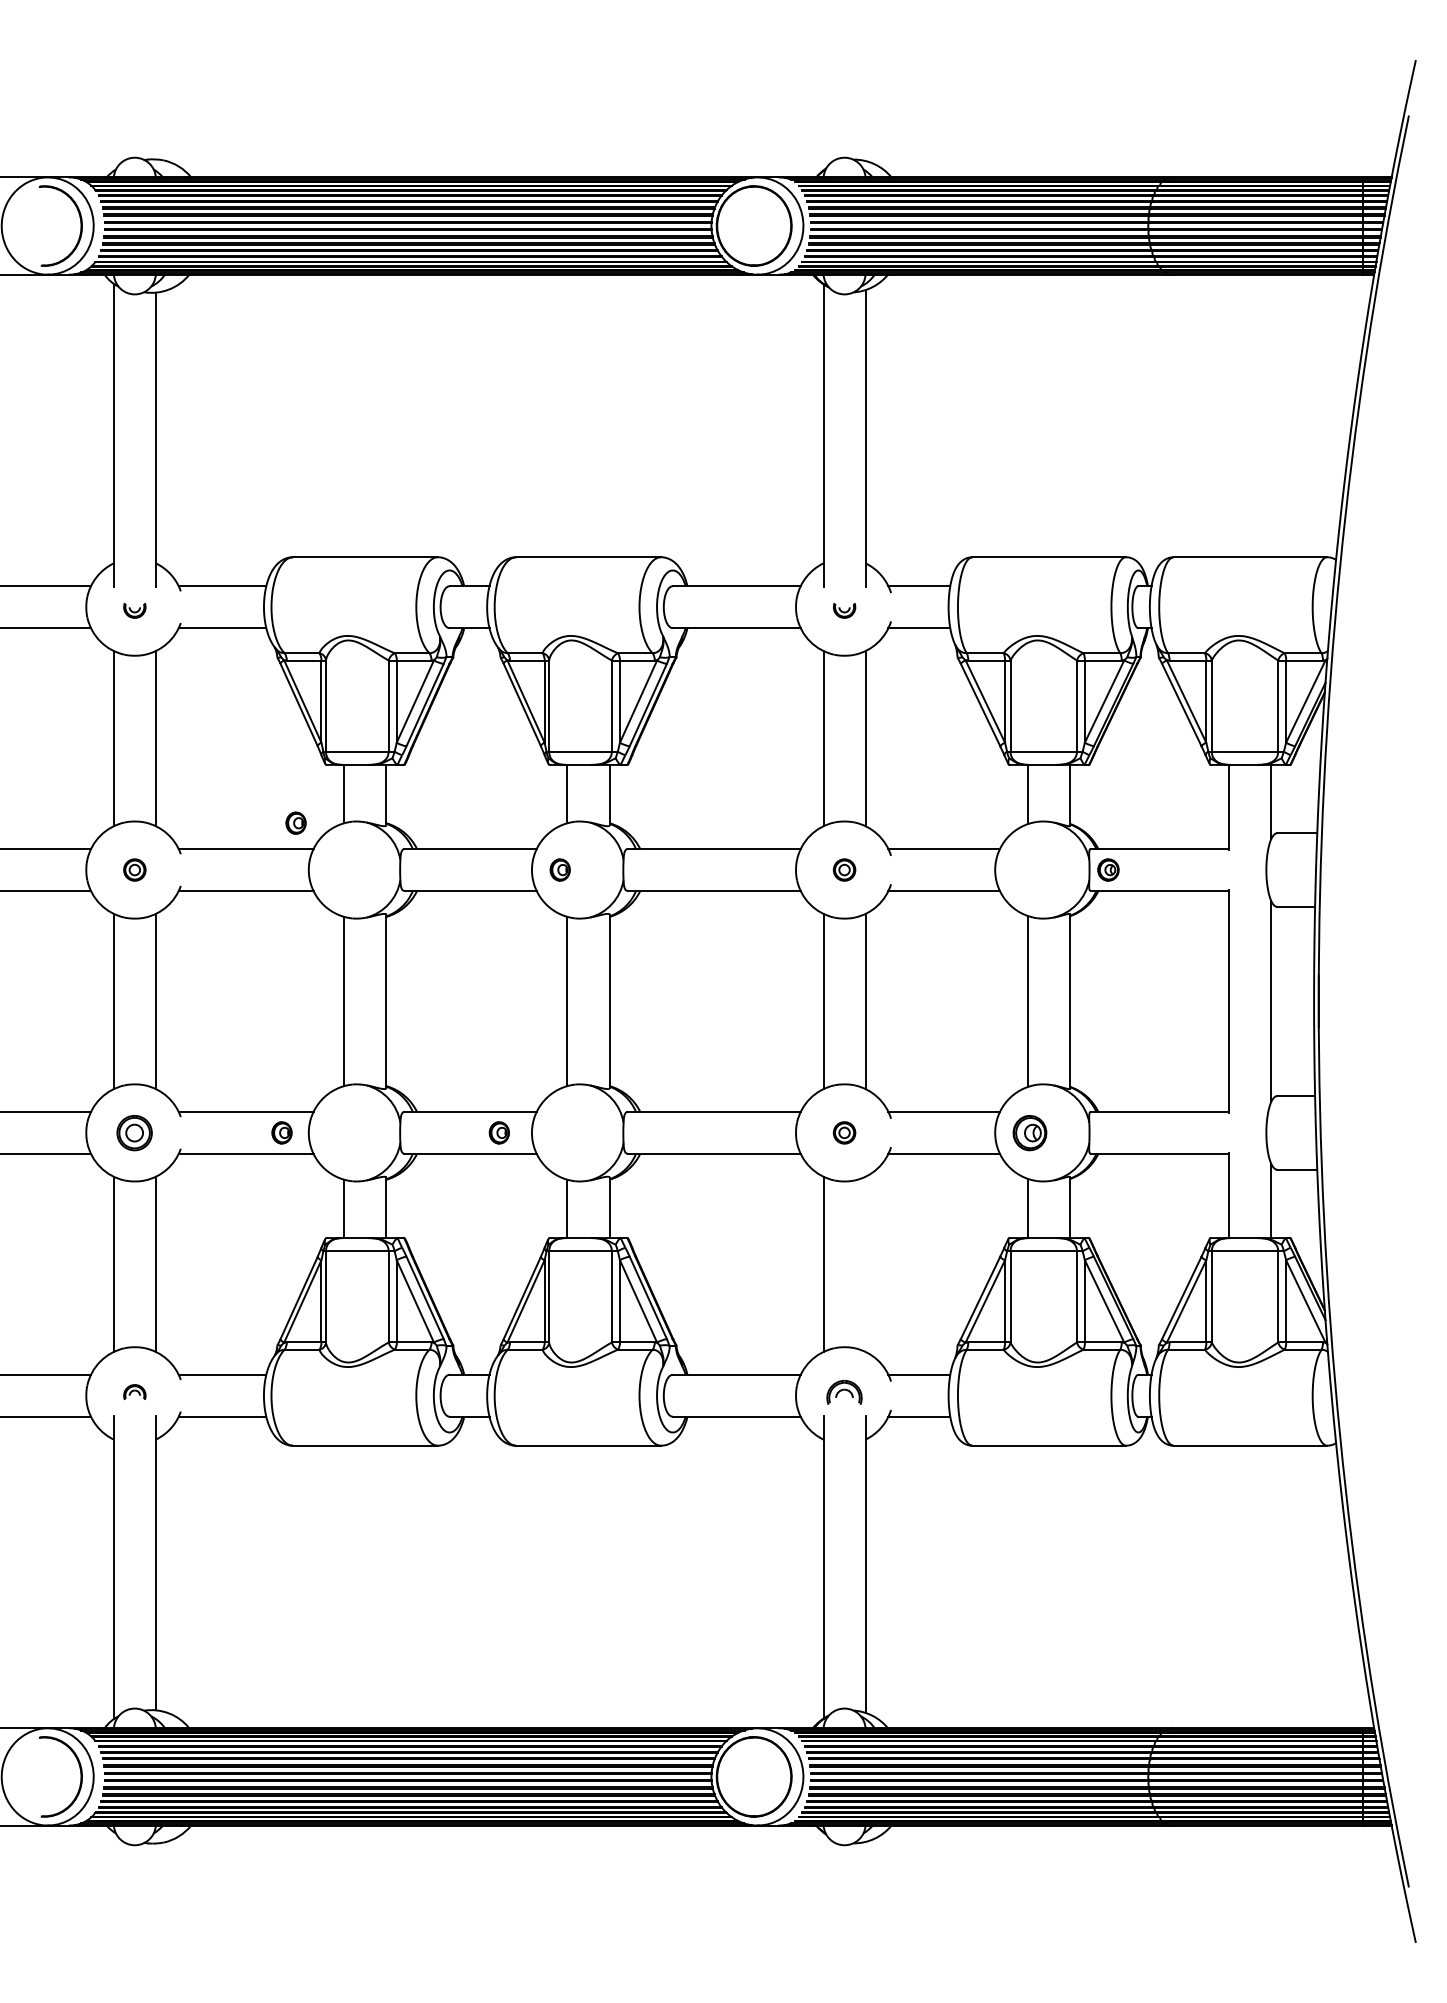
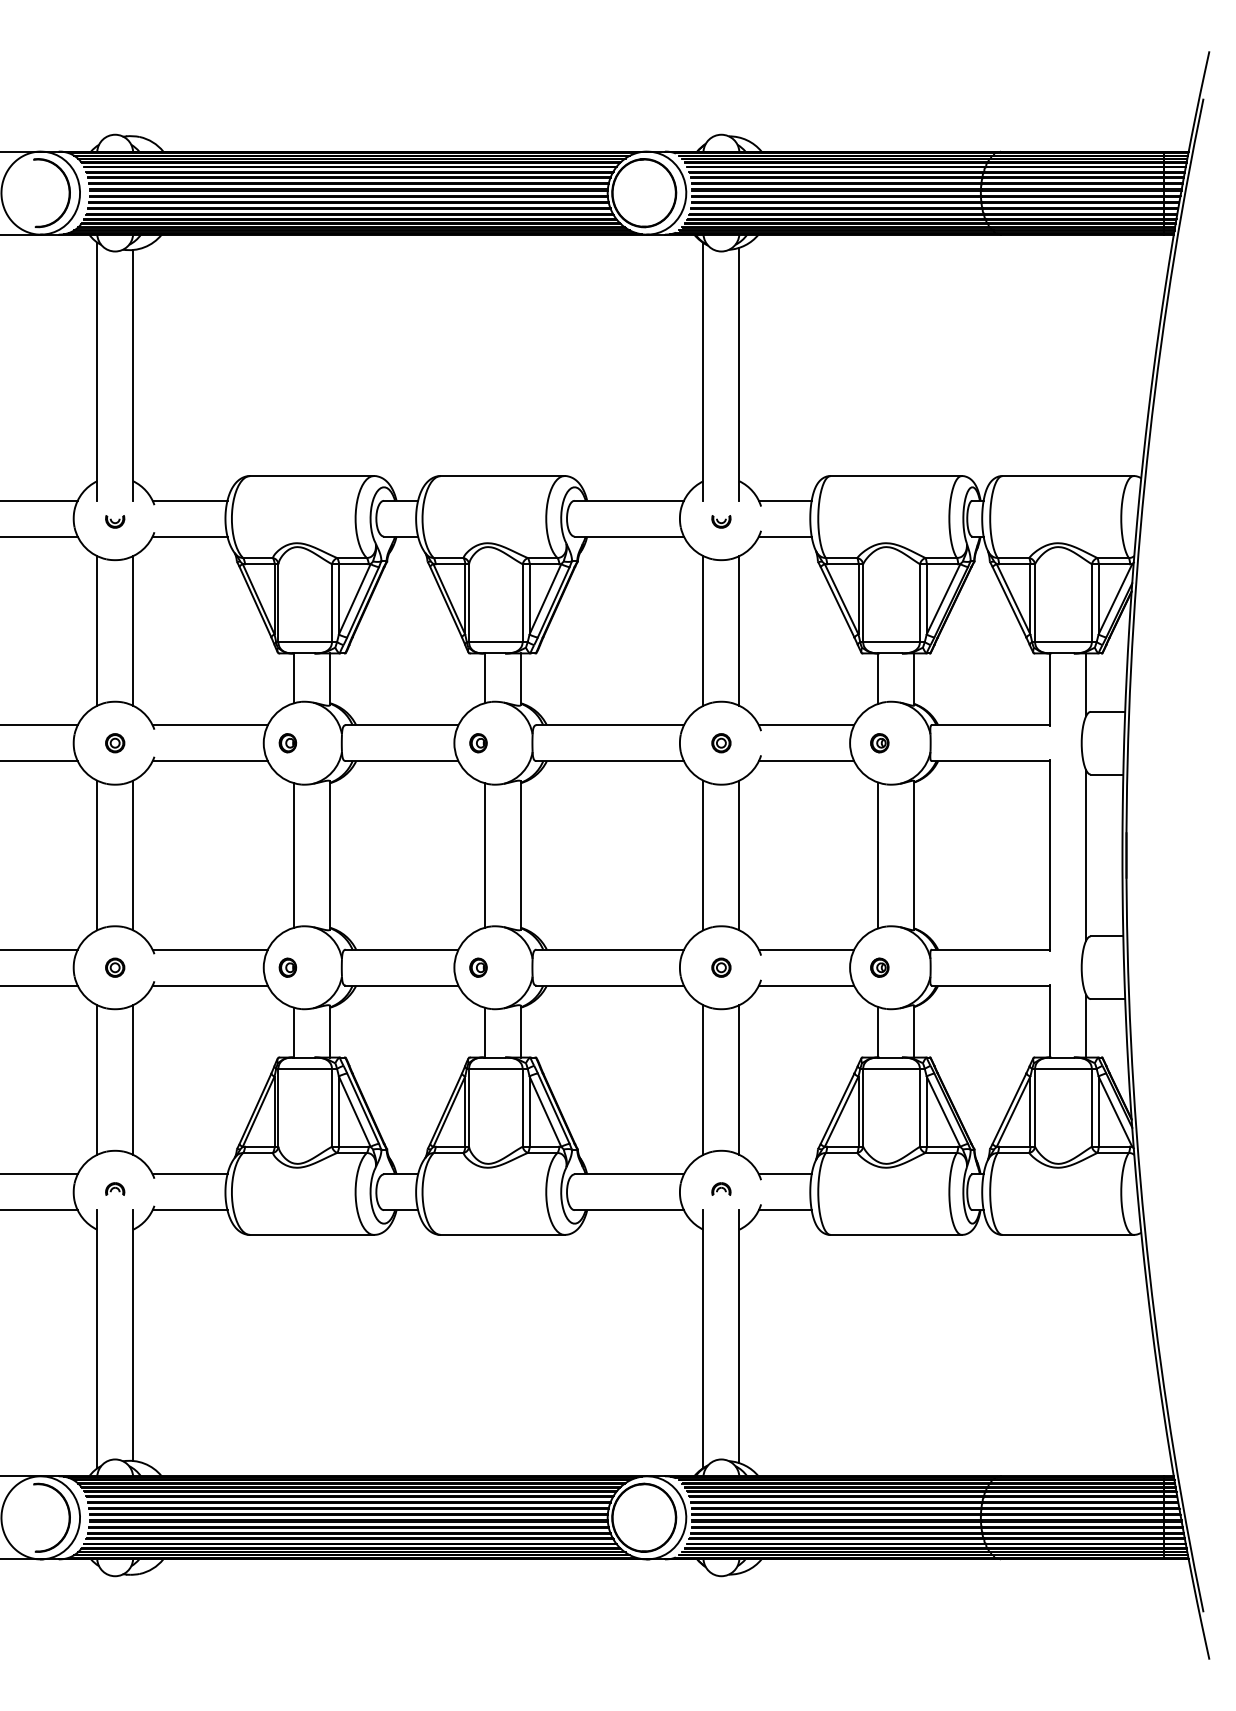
part: (295, 823) -> (287, 743), moved
part: (1108, 870) -> (879, 743), moved
part: (135, 1132) -> (115, 967), size x0.62
part: (281, 1132) -> (287, 967), moved
part: (499, 1132) -> (478, 967), moved
part: (1029, 1132) -> (879, 967), size x0.62
line: (865, 1263) -> (739, 1079), added
part: (844, 1391) -> (721, 1188), size x0.62

